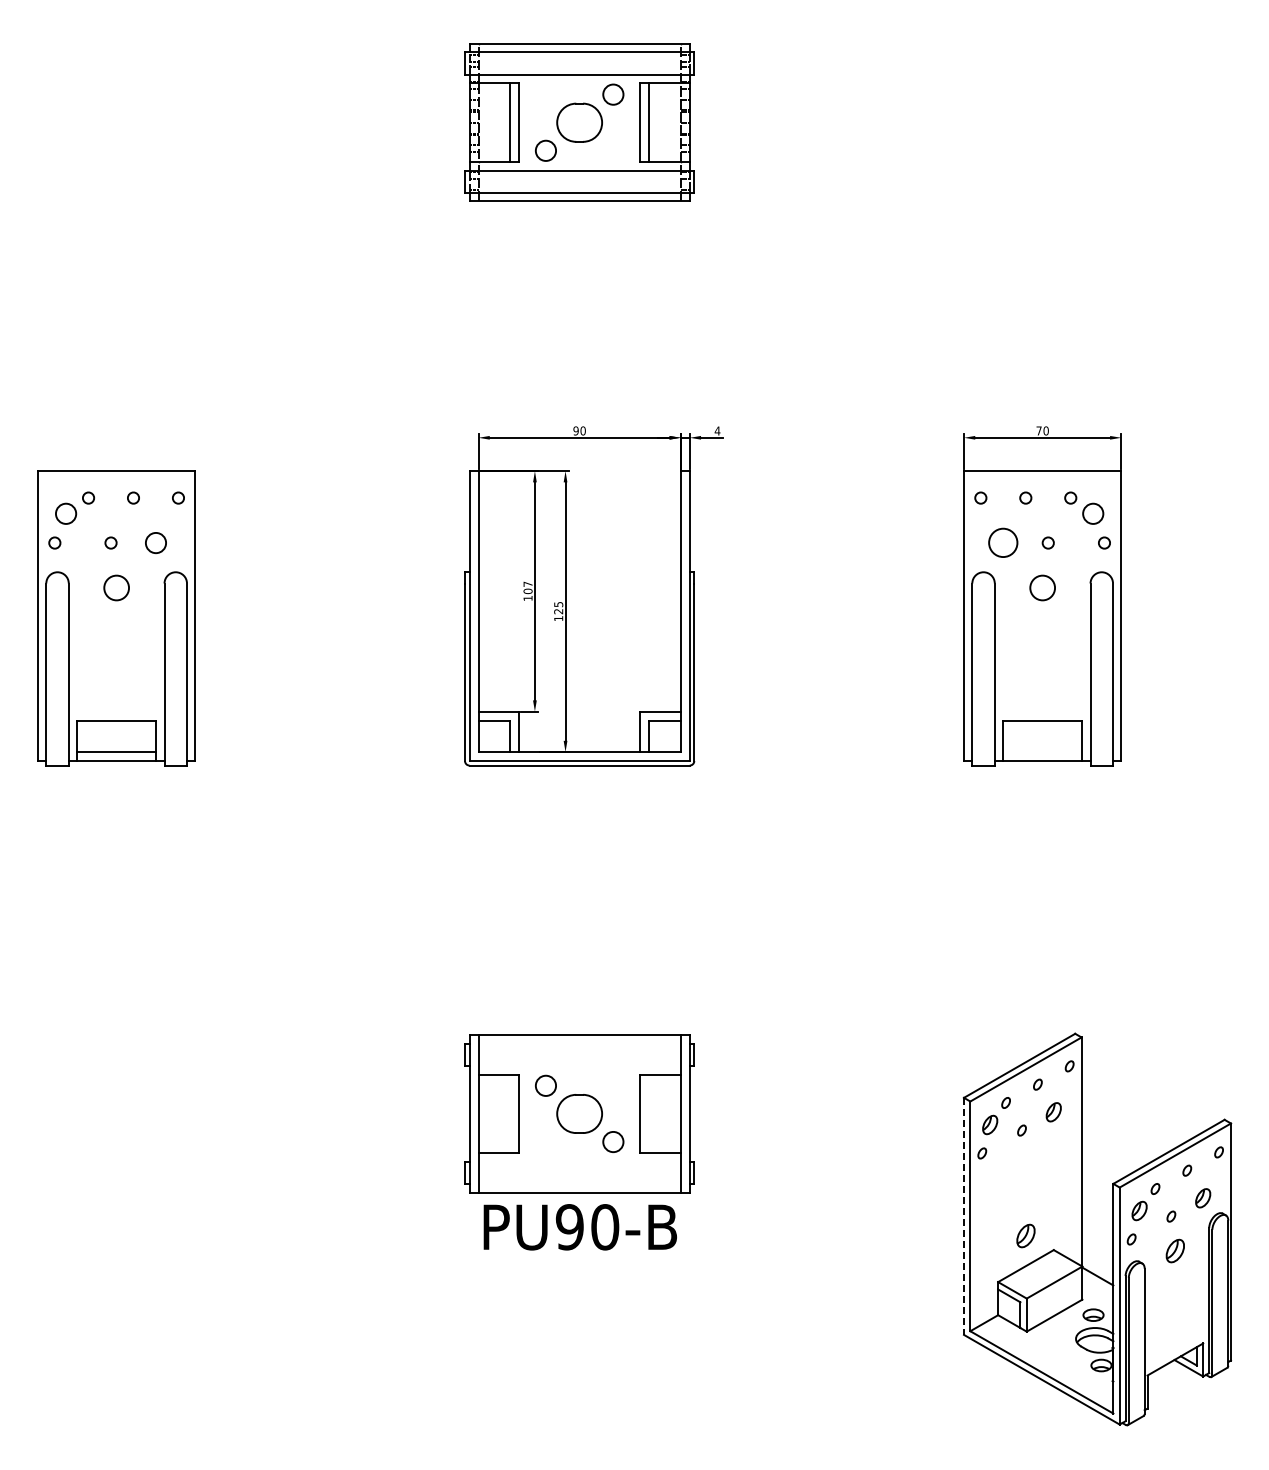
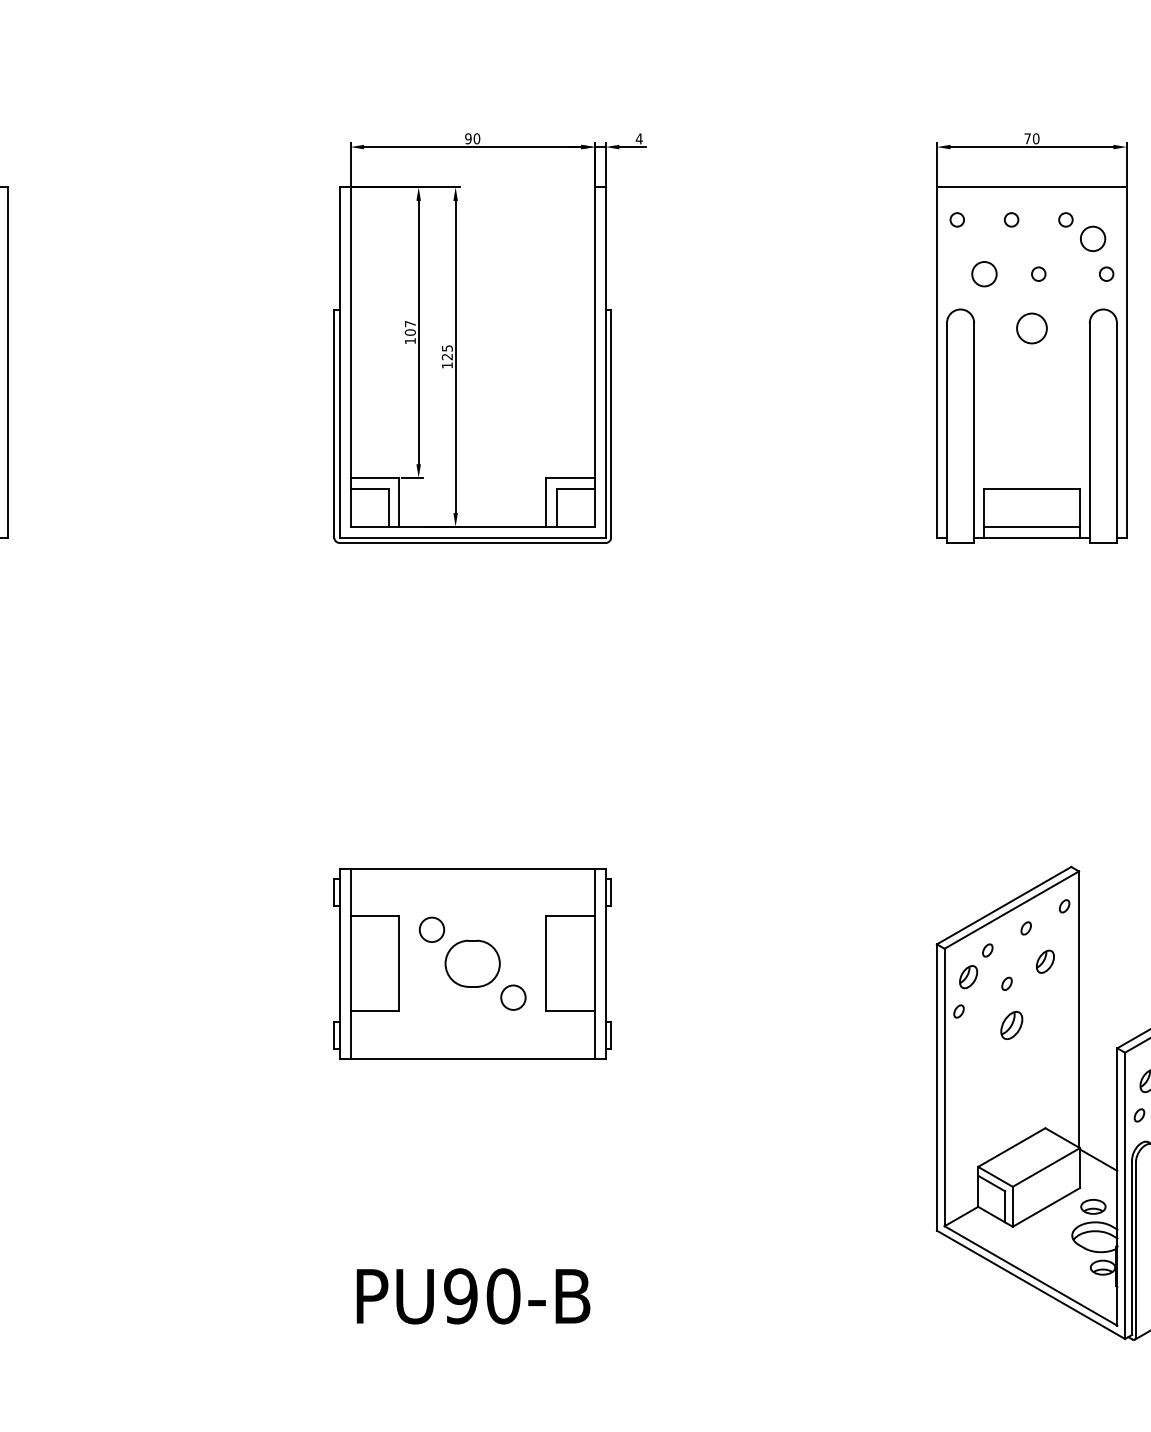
circle: (1003, 543) -> (984, 274), size x0.71
line: (1042, 752) -> (1031, 527), added
line: (964, 1216) -> (937, 1087), dashed -> solid
text: (579, 1227) -> (472, 1296), moved
part: (1025, 1235) -> (1011, 1024), moved

